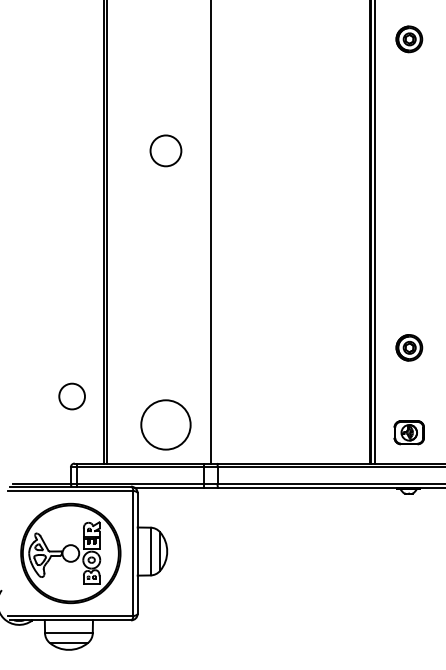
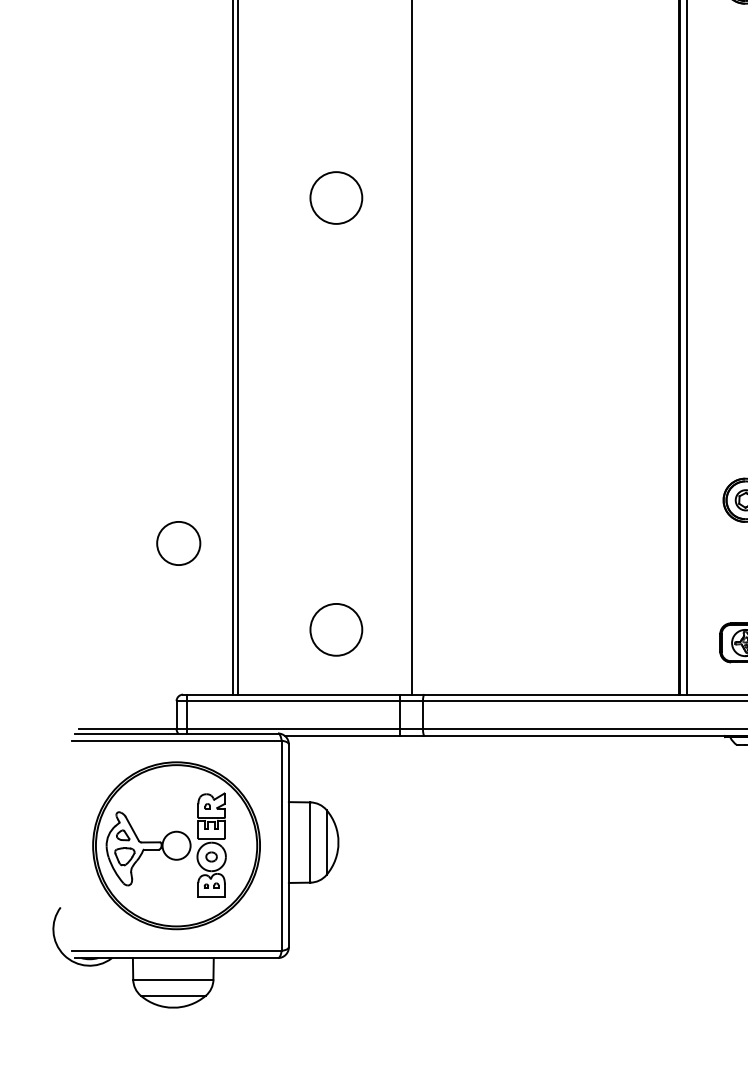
circle: (165, 150) -> (335, 197), moved
circle: (71, 396) -> (177, 543), moved
circle: (165, 424) -> (335, 629), size x0.62

